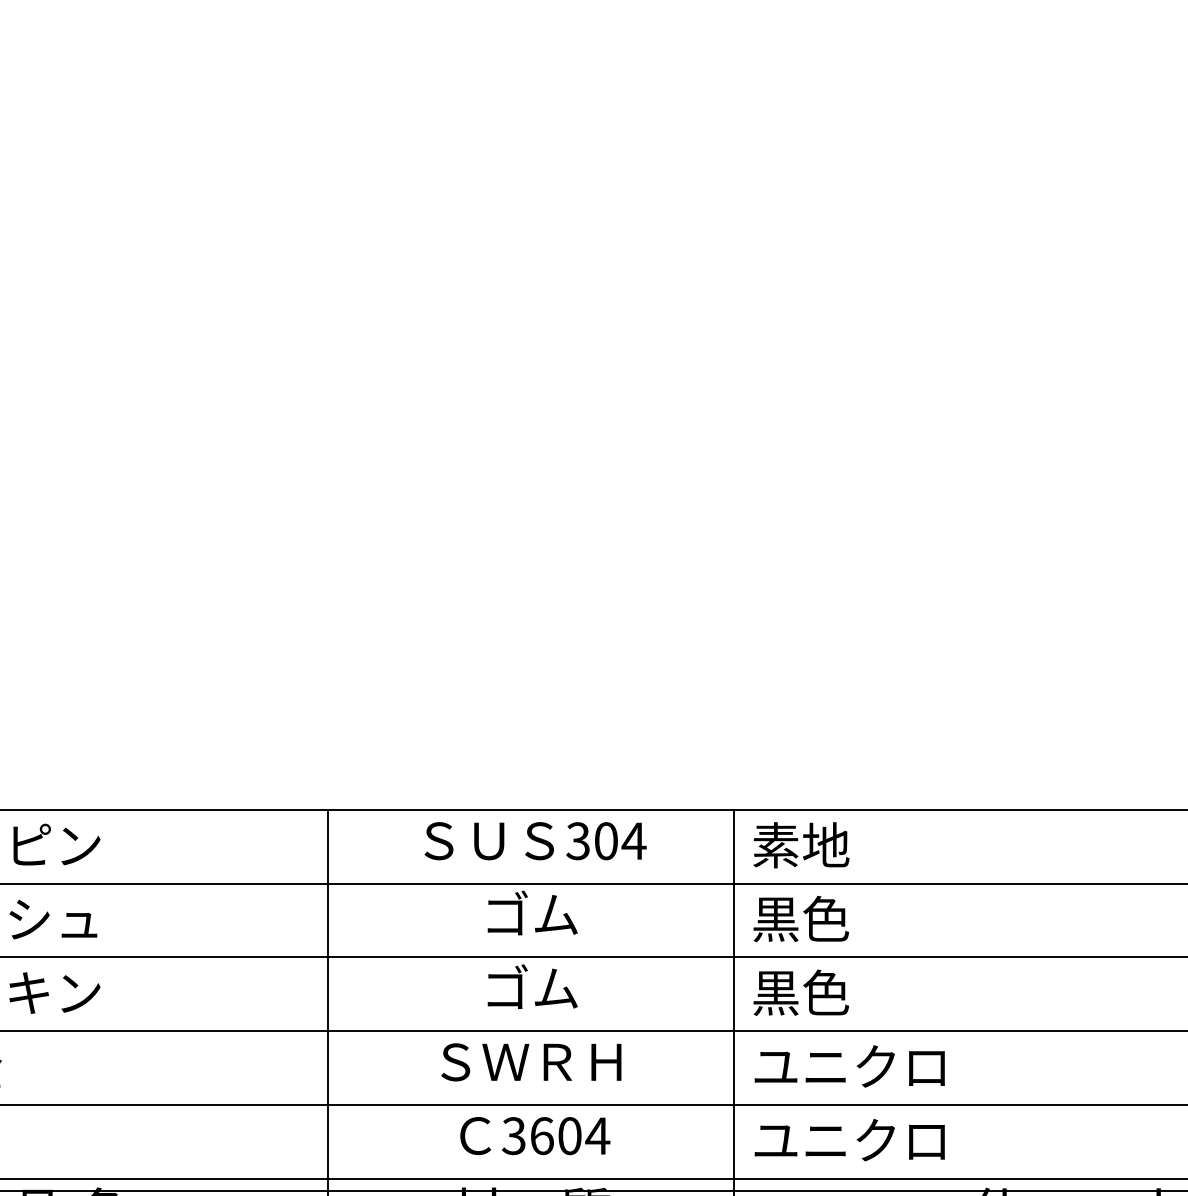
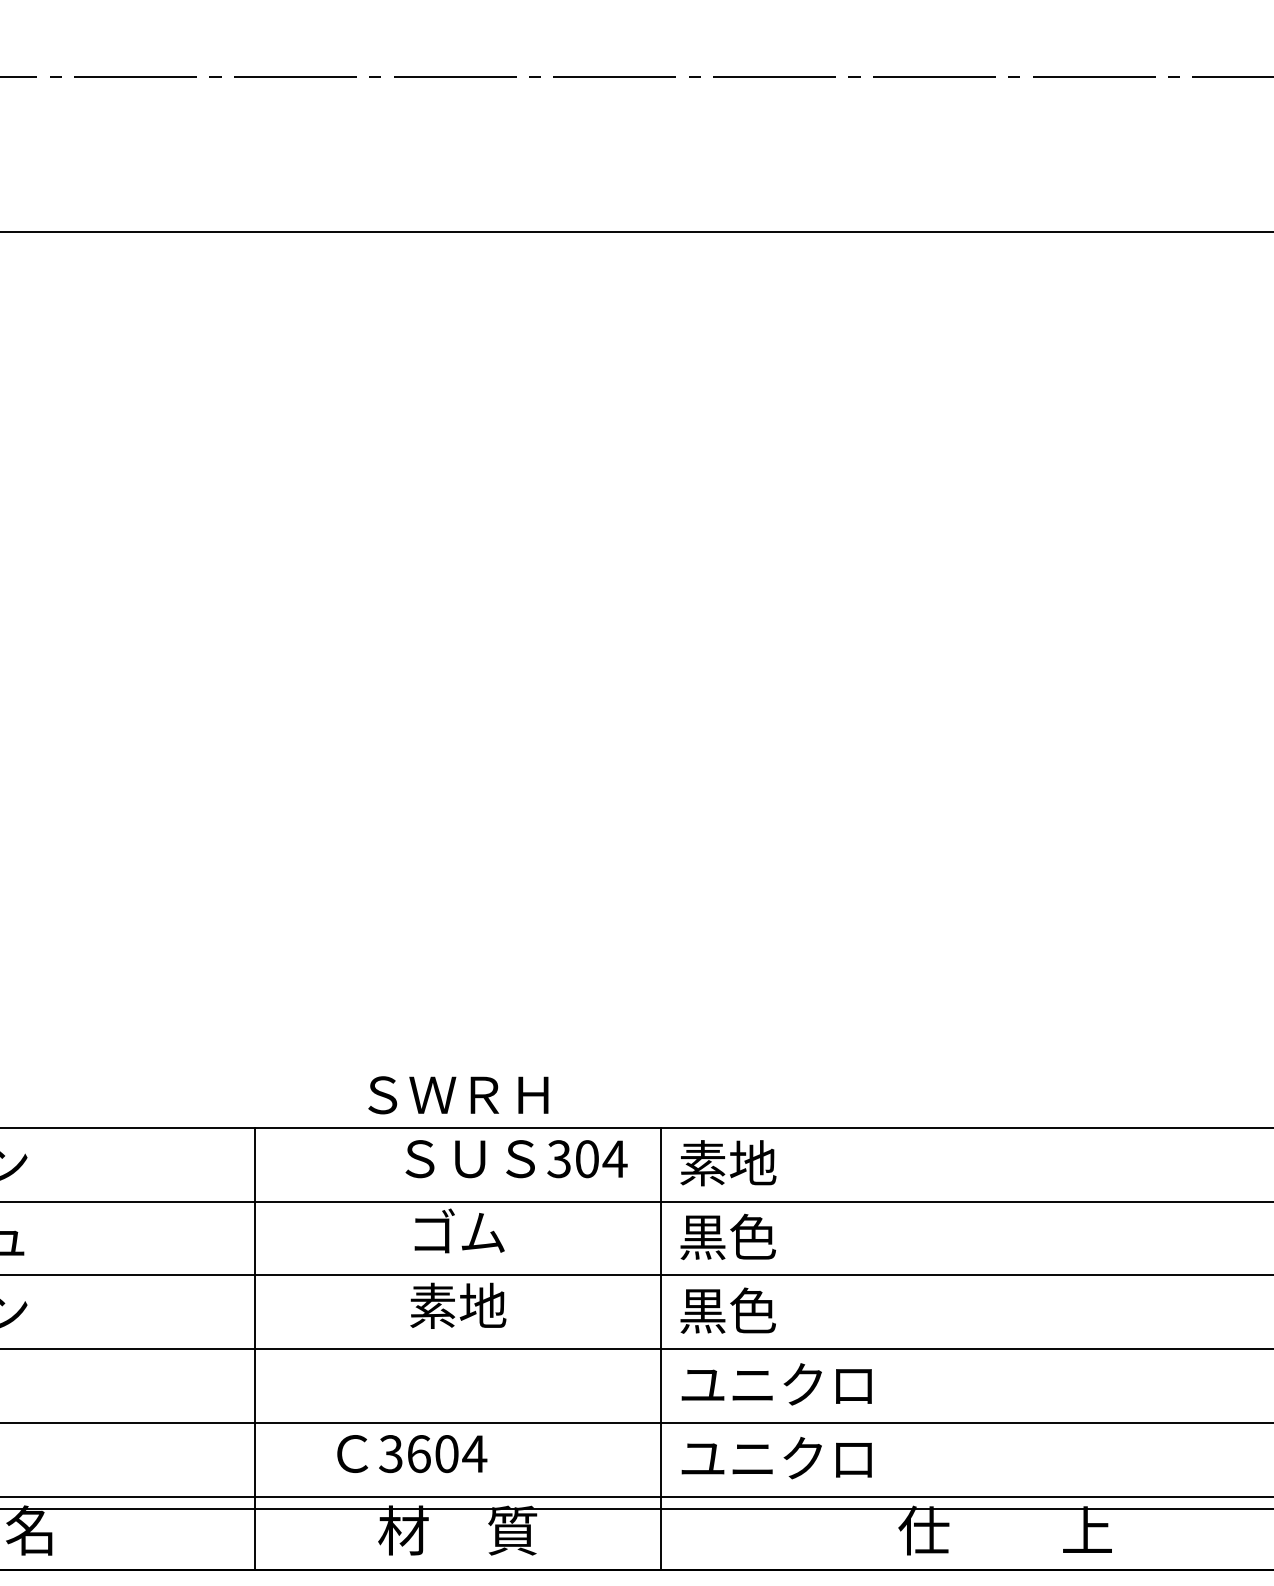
text: (535, 841) -> (516, 1159), moved
text: (531, 987) -> (458, 1305), ゴム -> 素地
text: (531, 1062) -> (458, 1095), moved
text: (535, 1136) -> (412, 1454), moved

